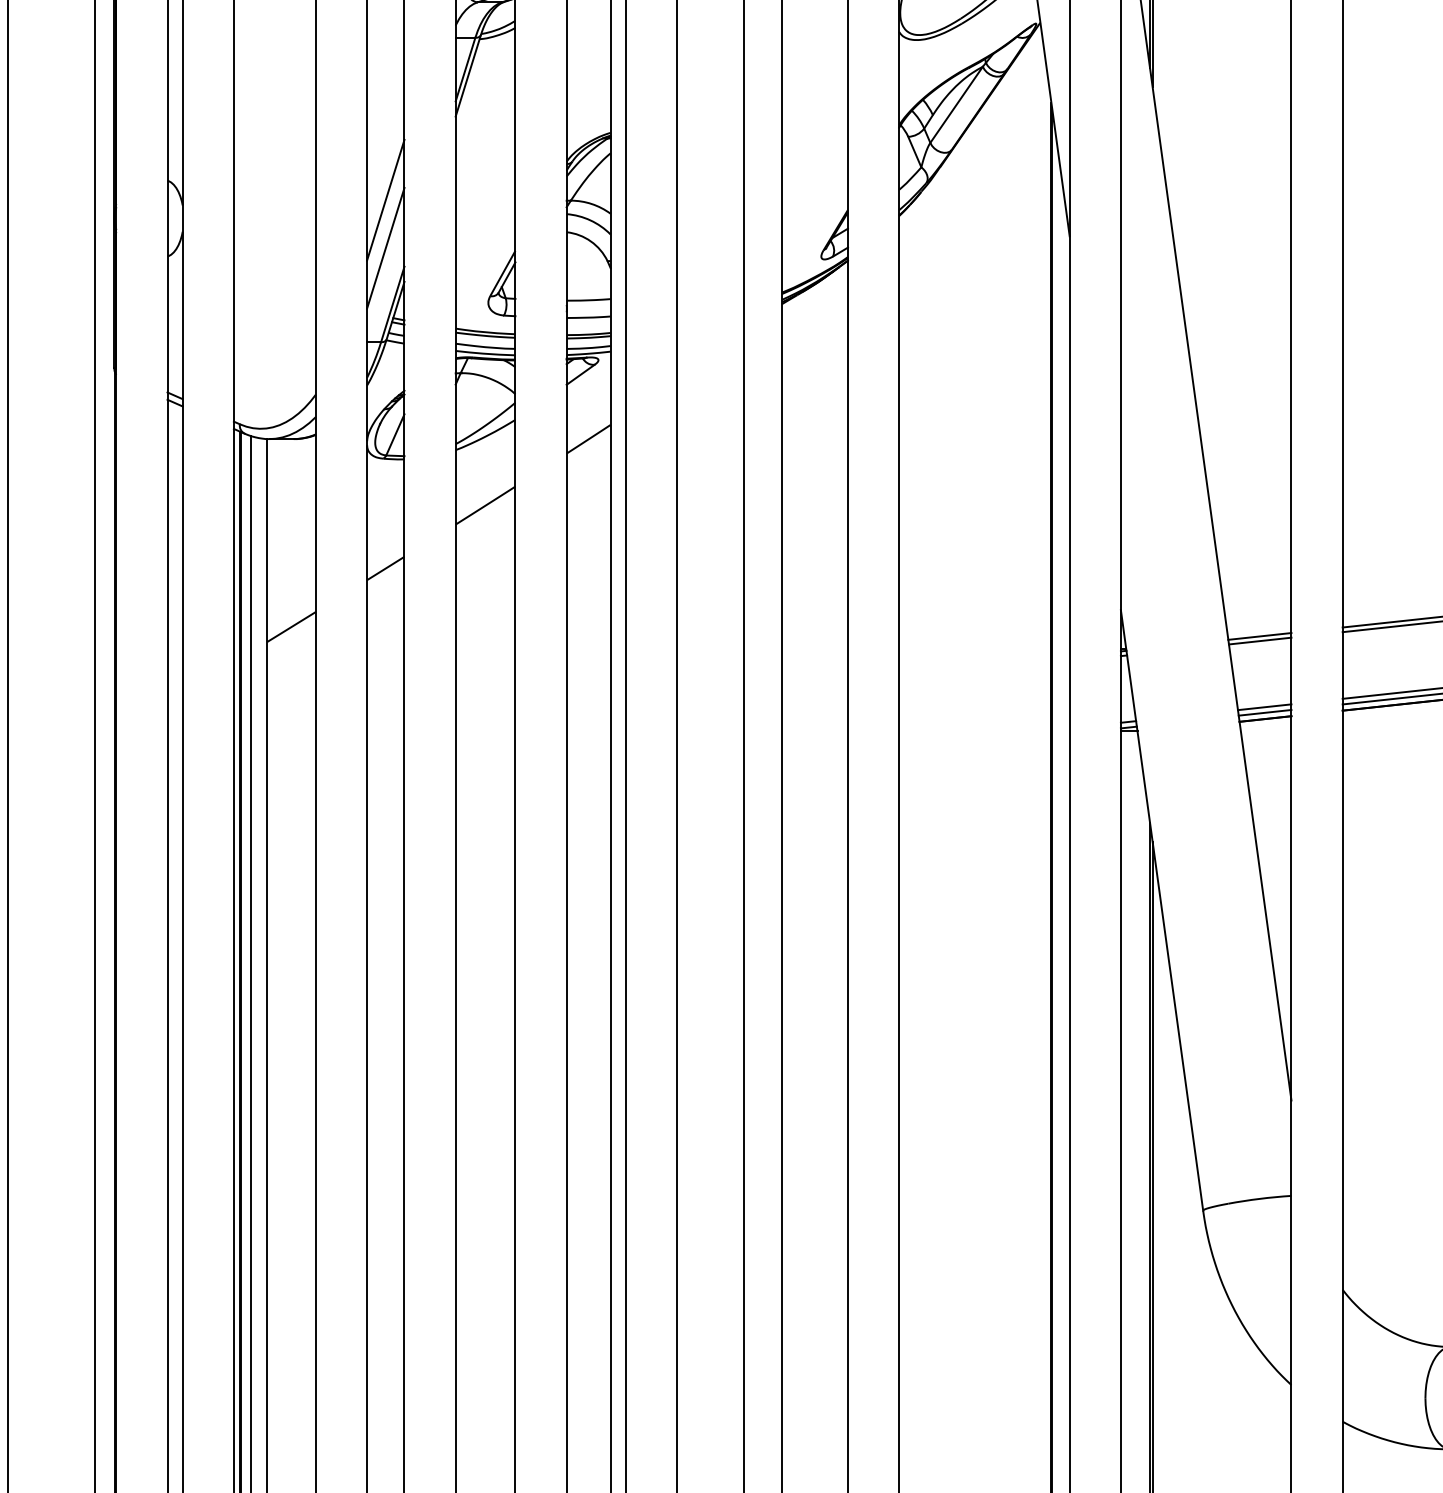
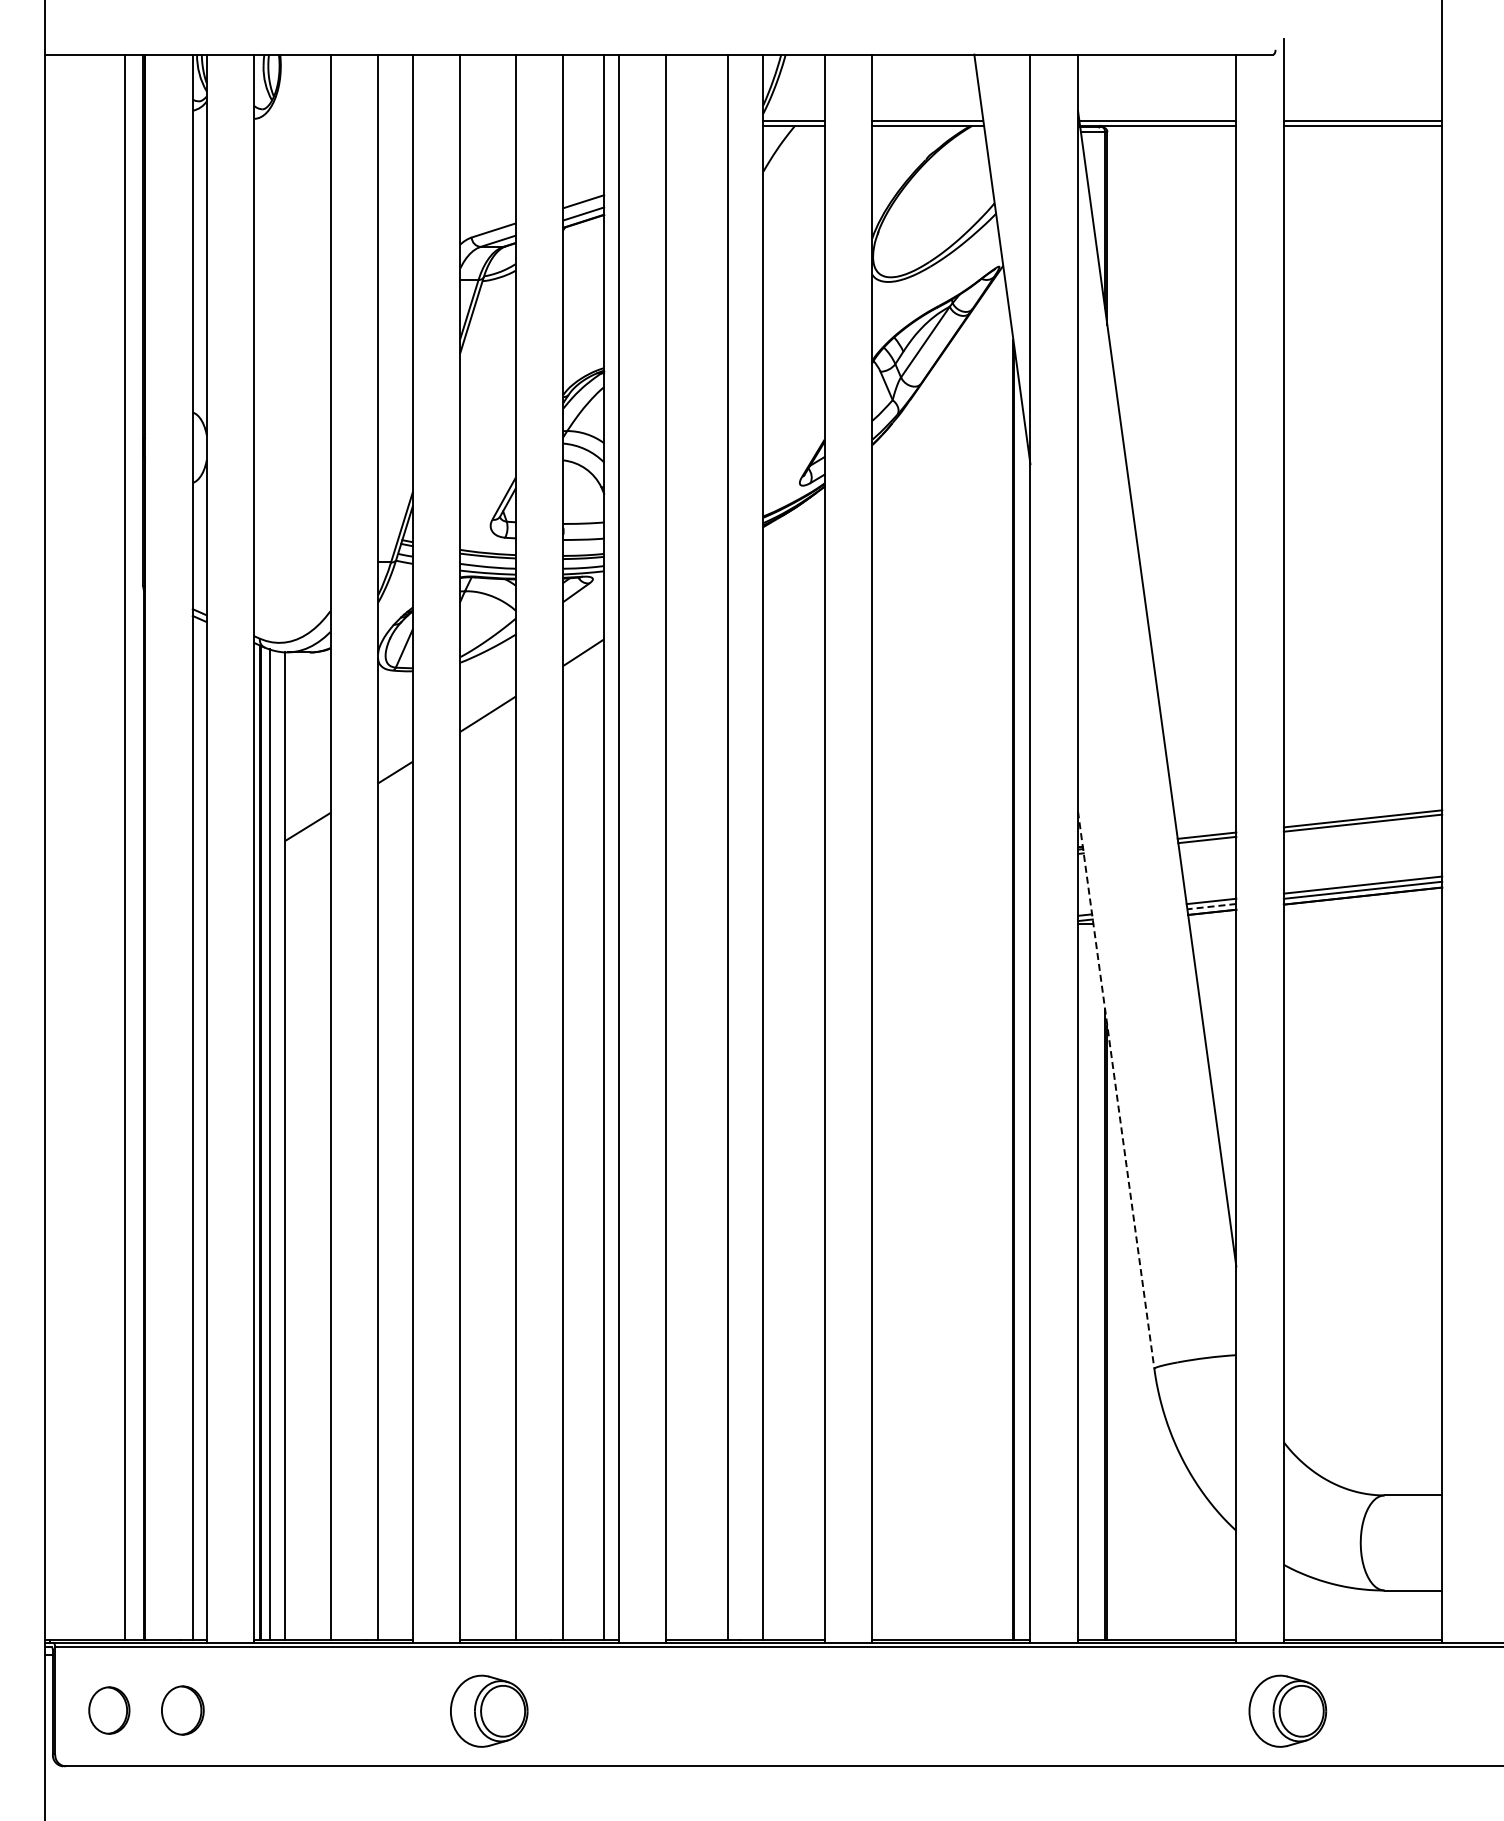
line: (385, 200) -> (395, 430), removed
line: (385, 248) -> (395, 475), removed
line: (1264, 712) -> (1211, 906), solid -> dashed
line: (1162, 910) -> (1116, 1090), solid -> dashed

